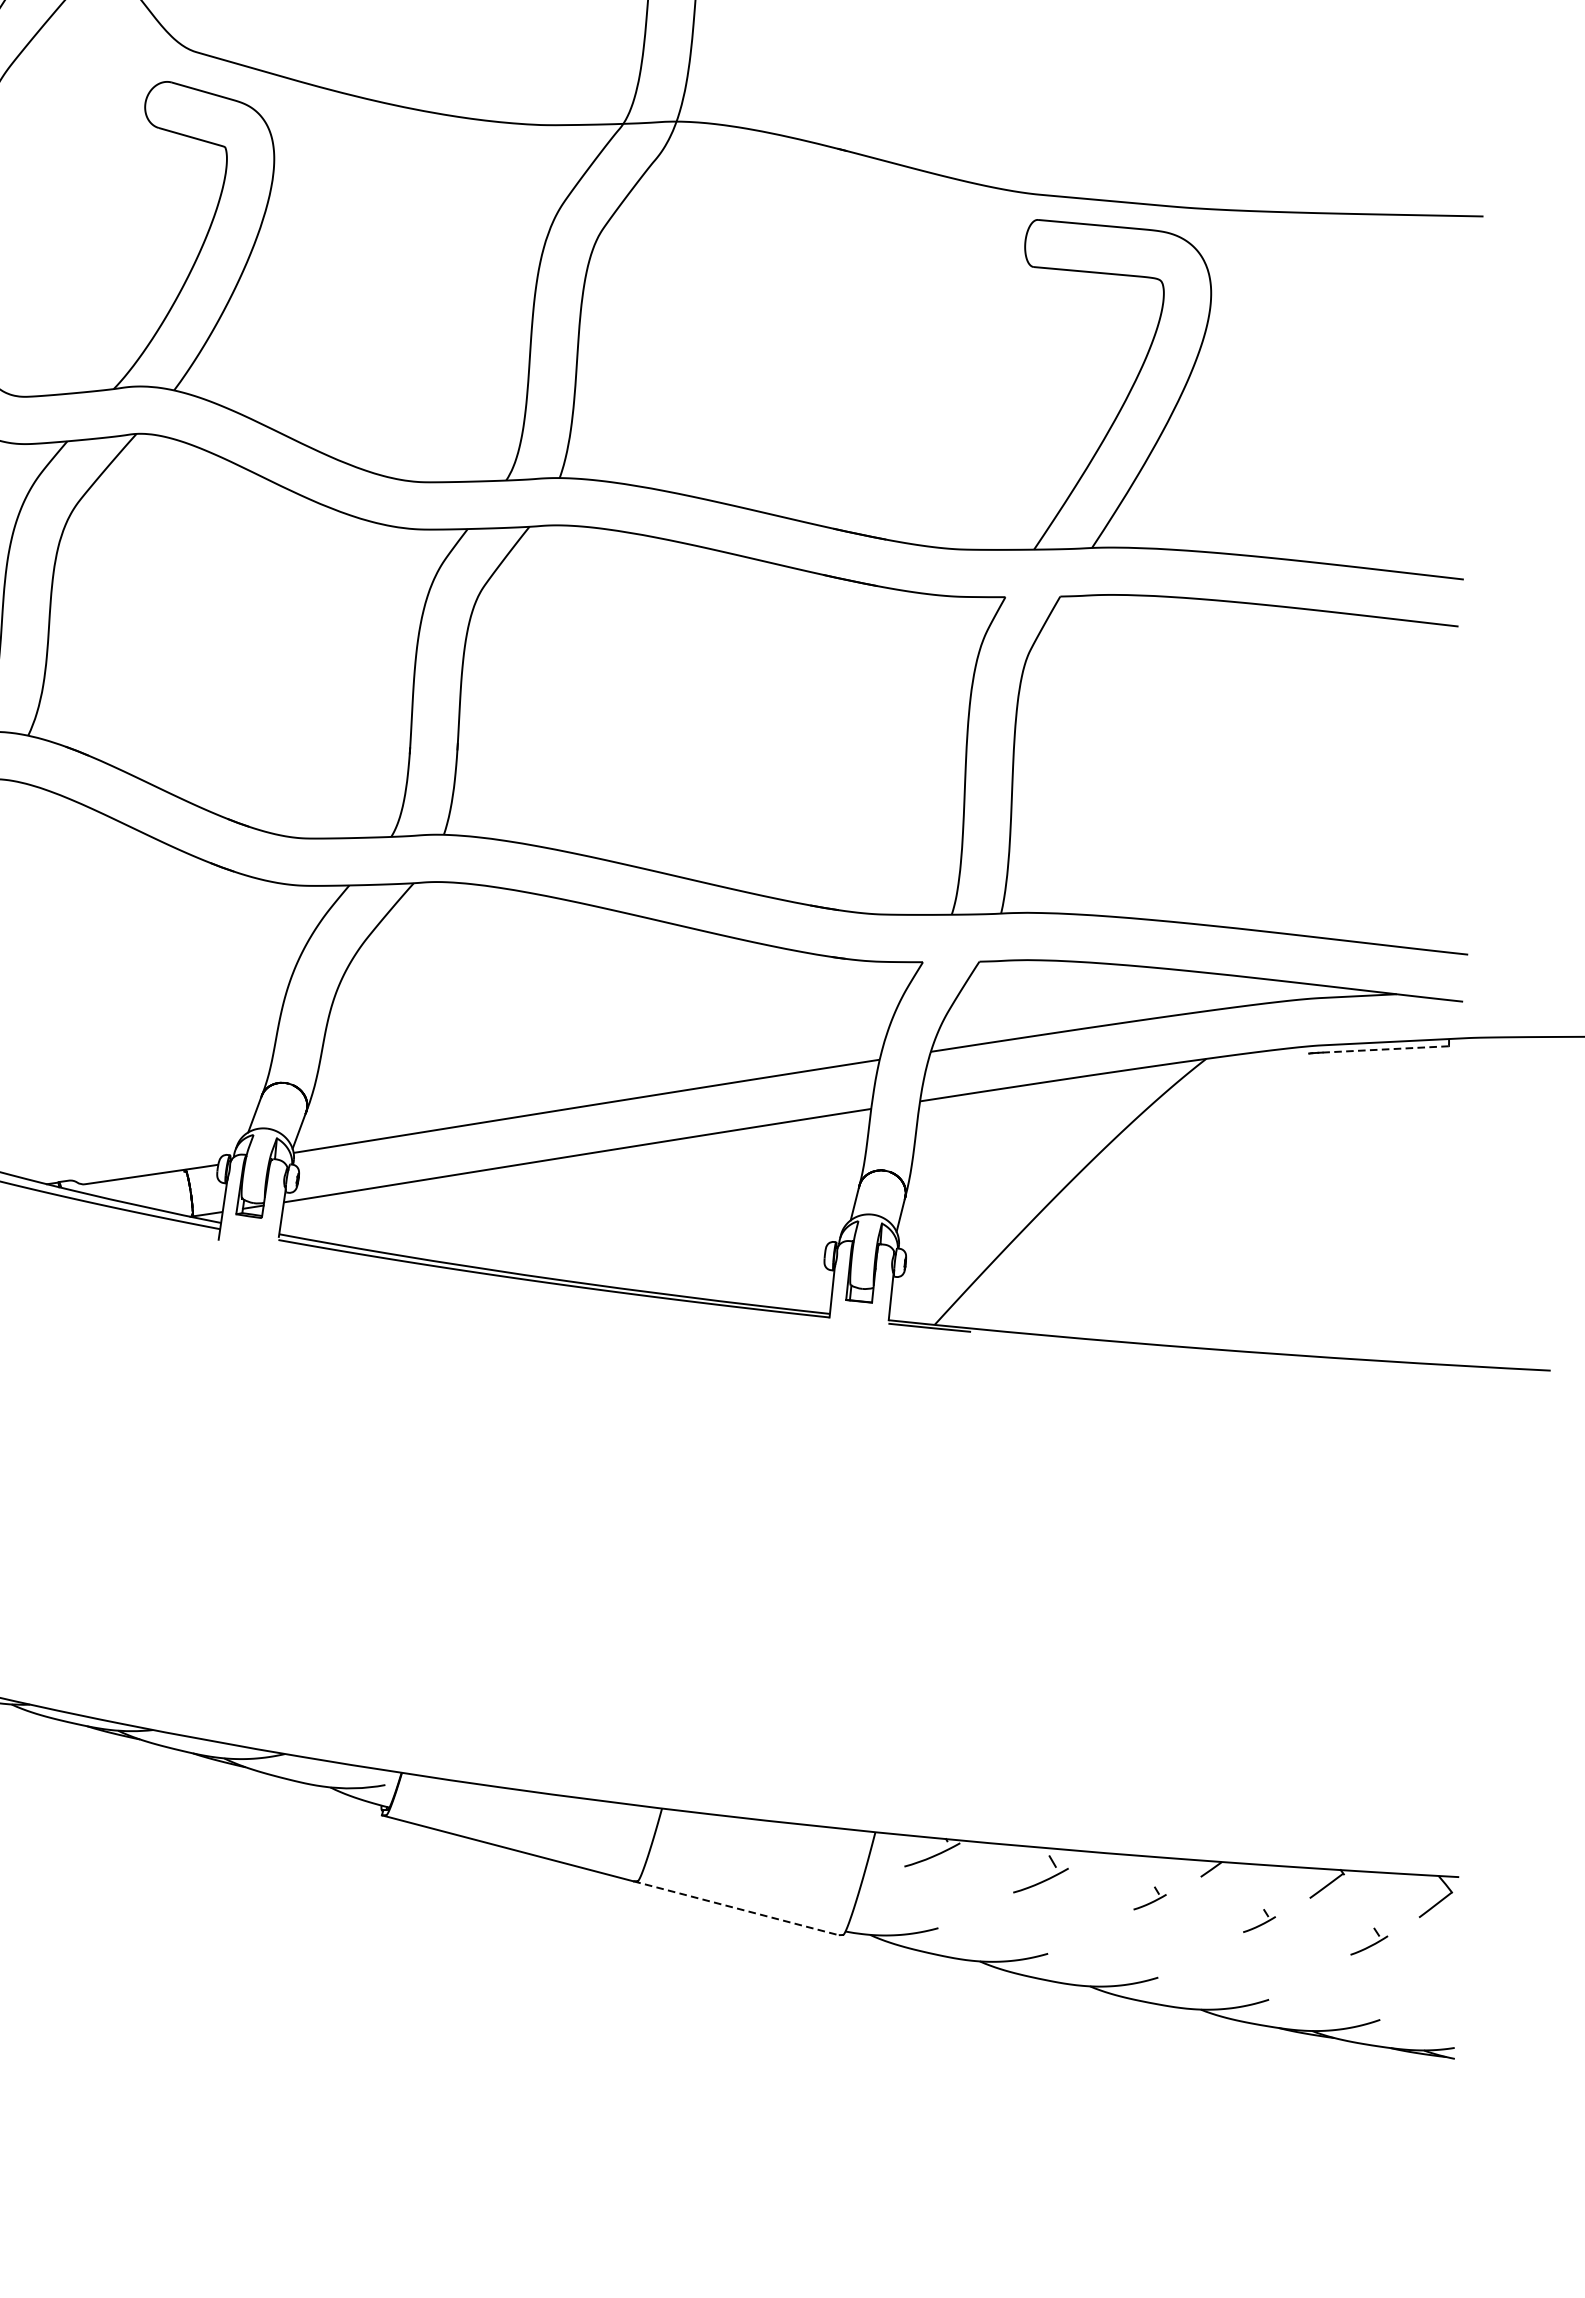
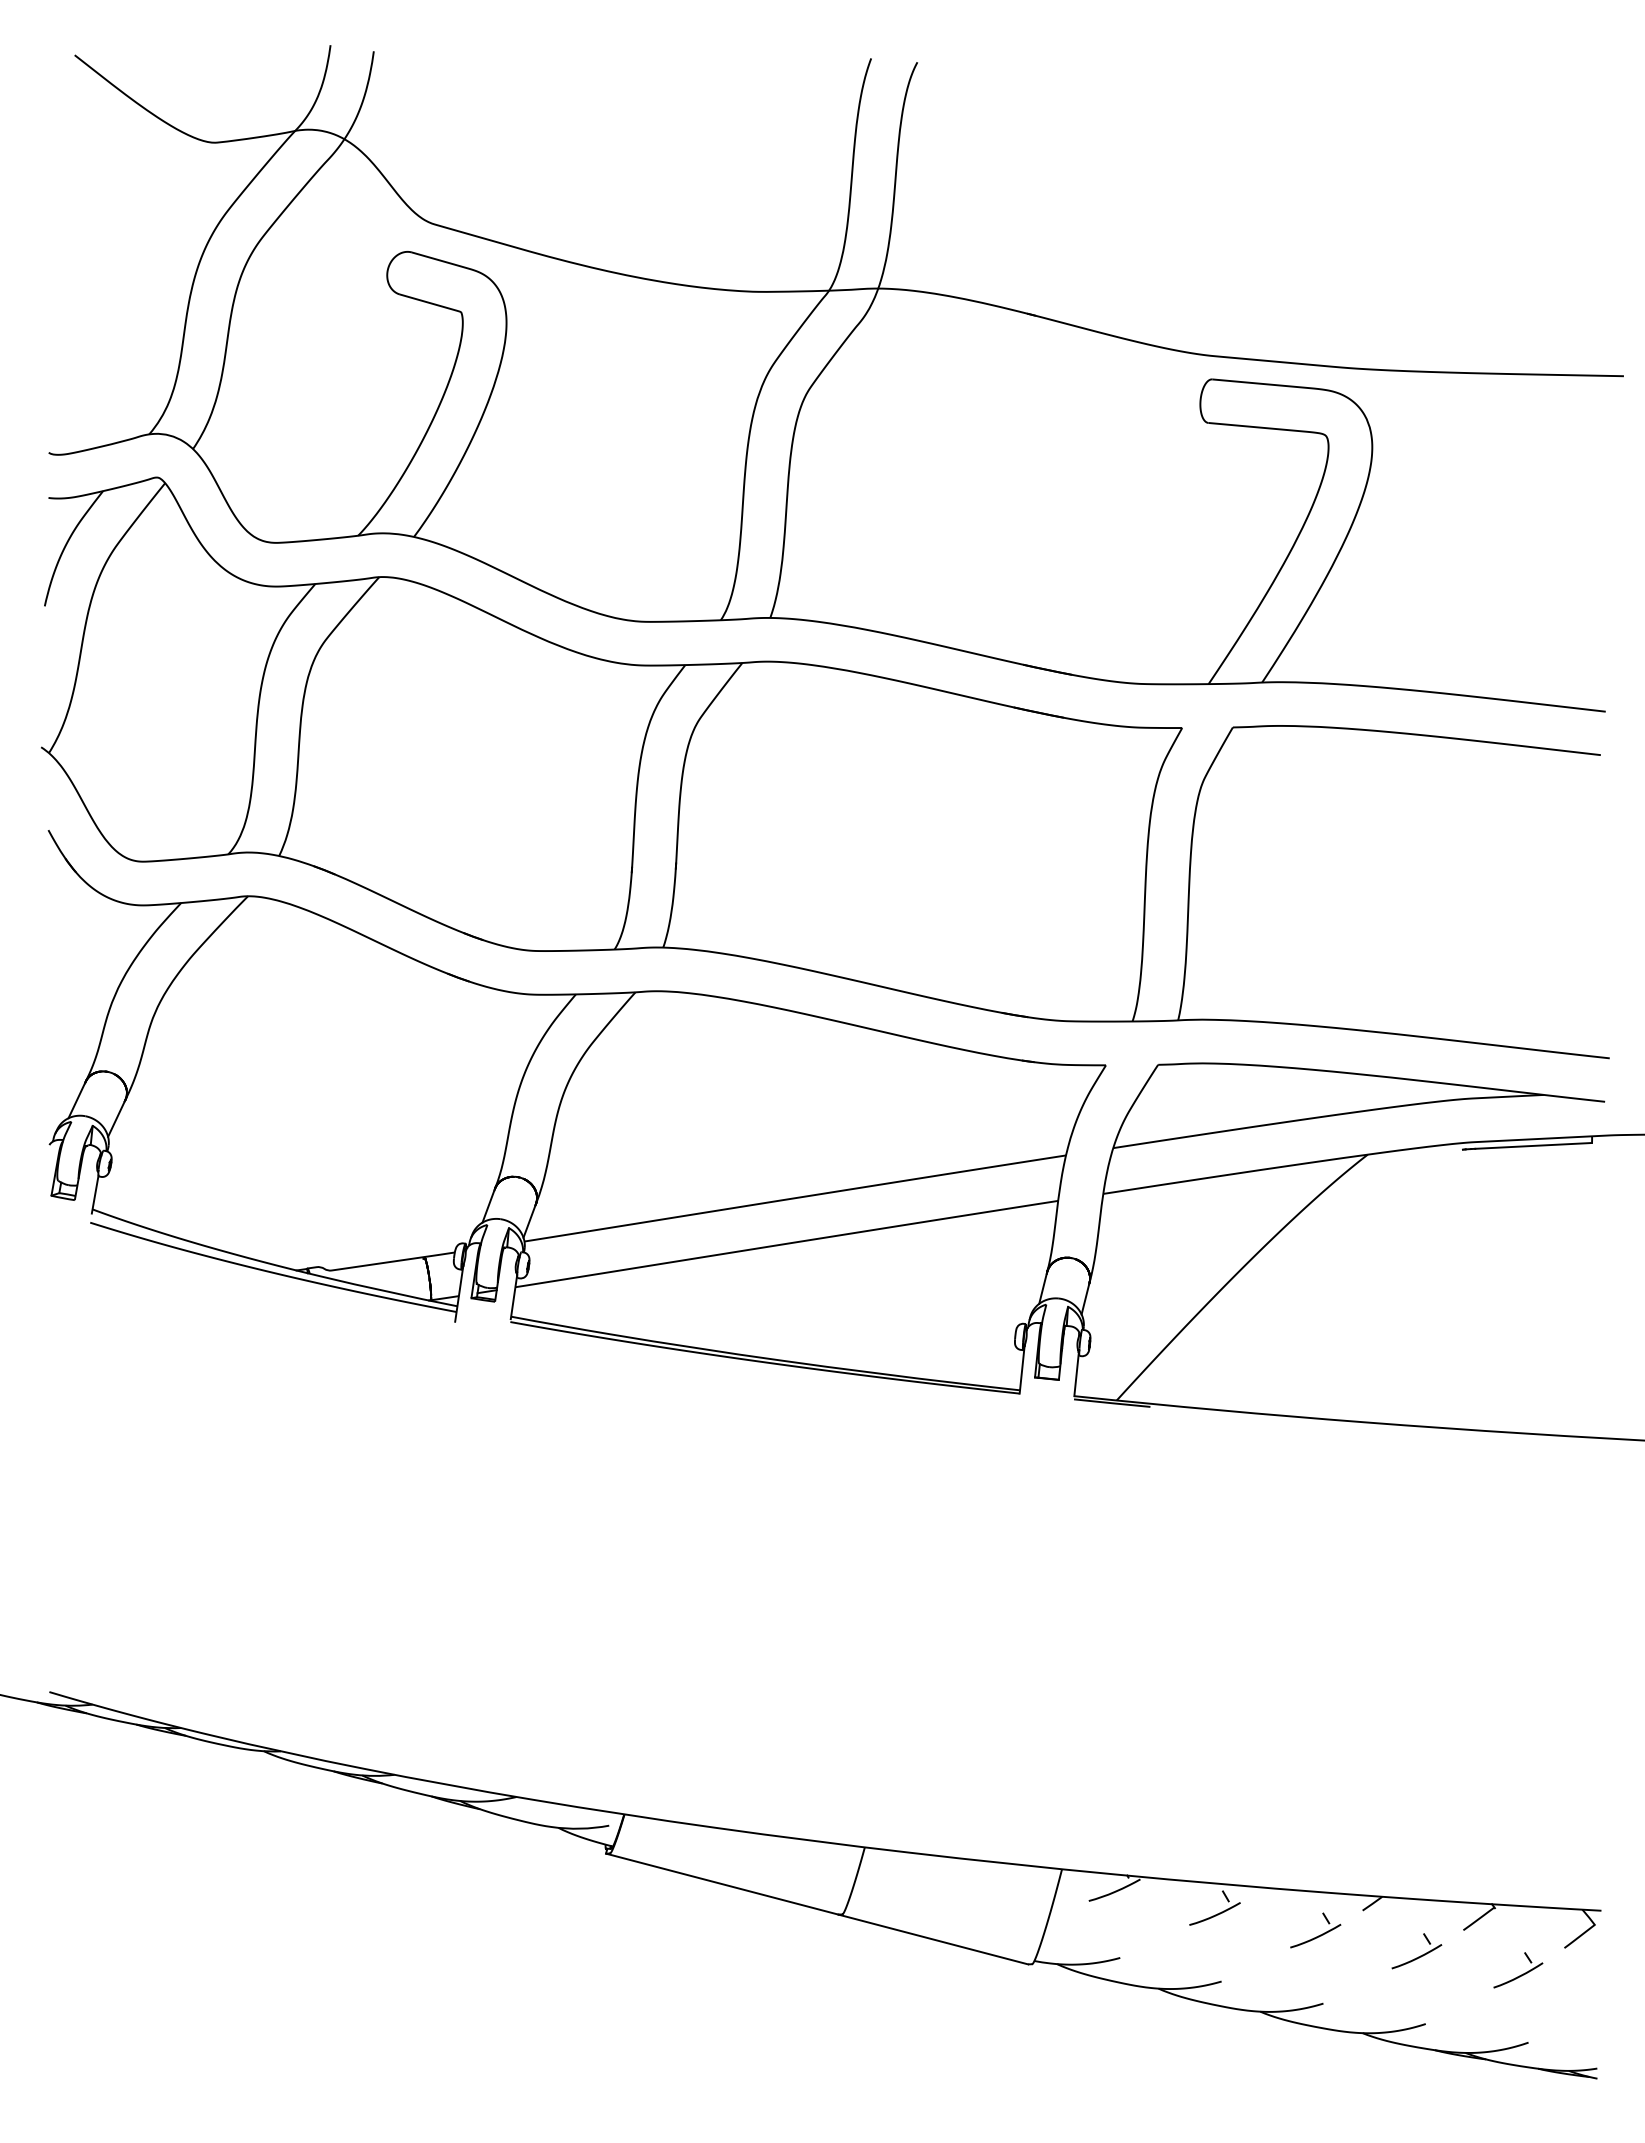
line: (1385, 1048) -> (1533, 1145), dashed -> solid
part: (1149, 1898) -> (1315, 1930), size x1.67
line: (736, 1908) -> (933, 1939), dashed -> solid
part: (1259, 1921) -> (1416, 1951), size x1.67
part: (1369, 1941) -> (1518, 1970), size x1.43

